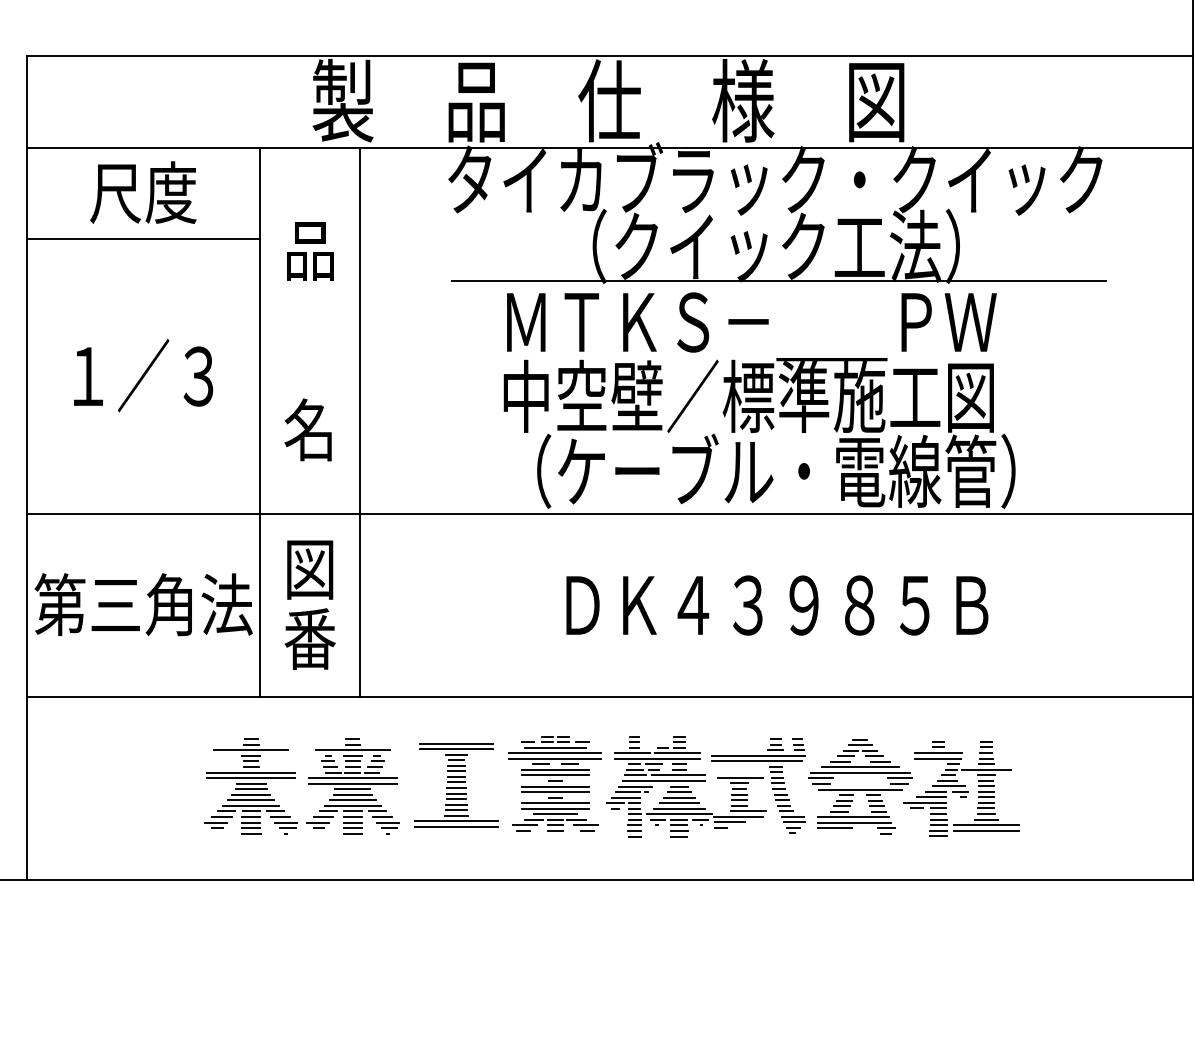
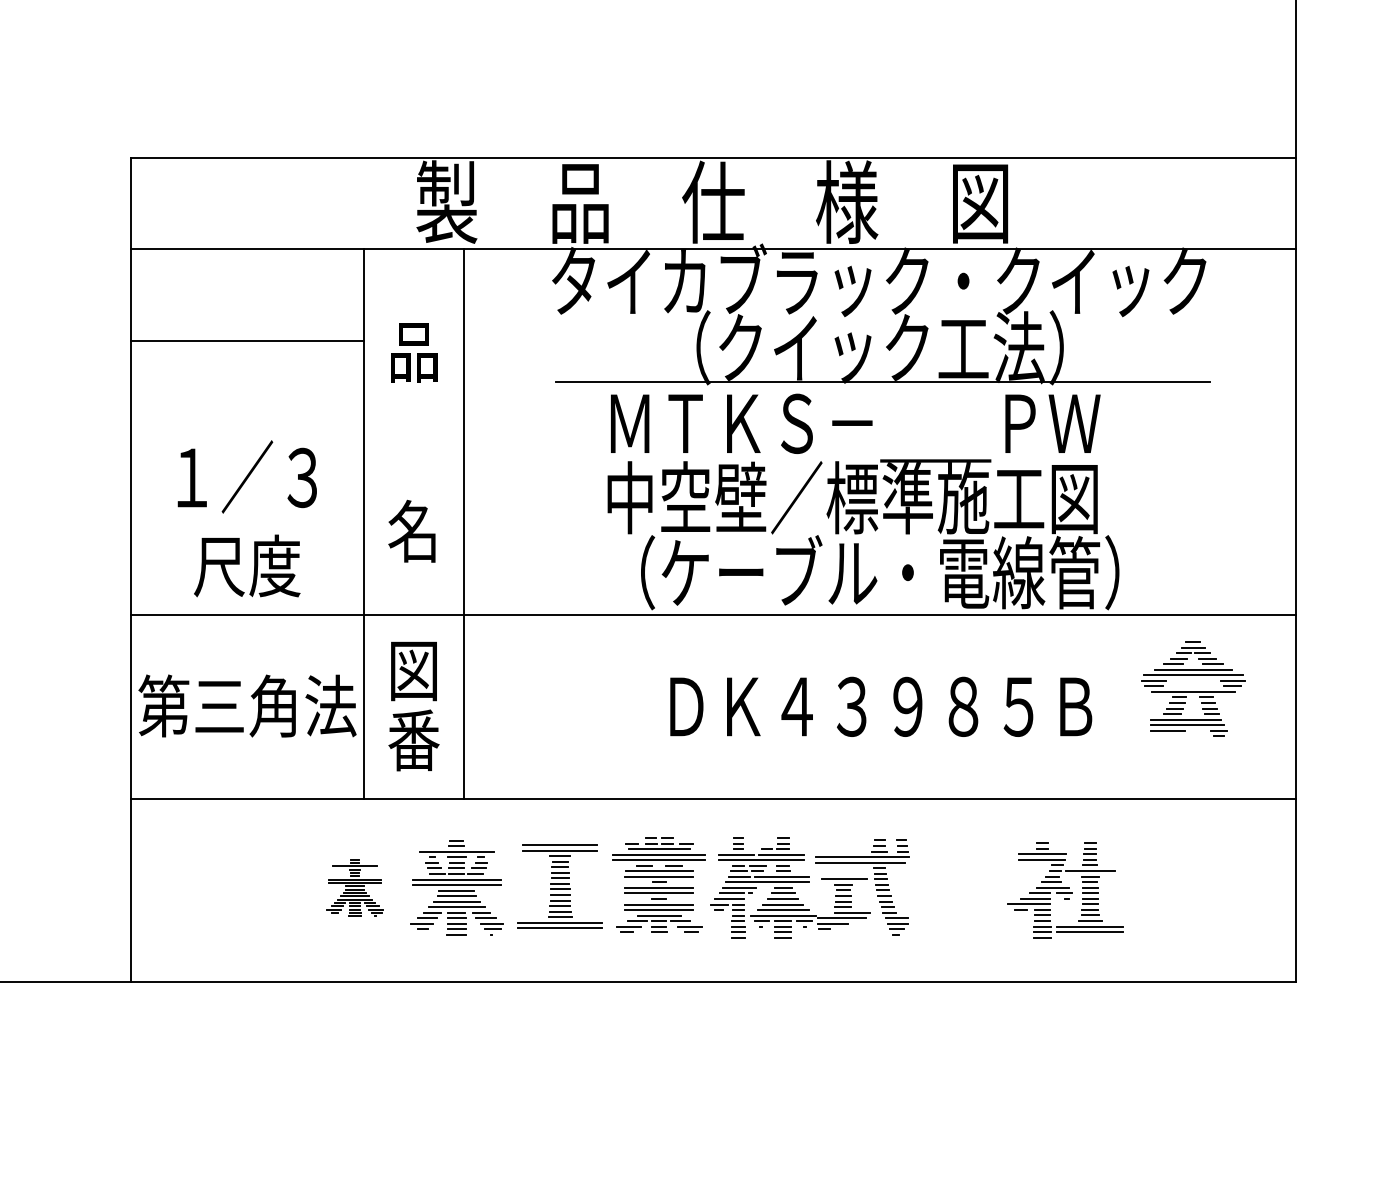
text: (143, 192) -> (247, 565), moved
part: (250, 786) -> (354, 887), size x0.6
part: (860, 786) -> (1193, 688), moved

